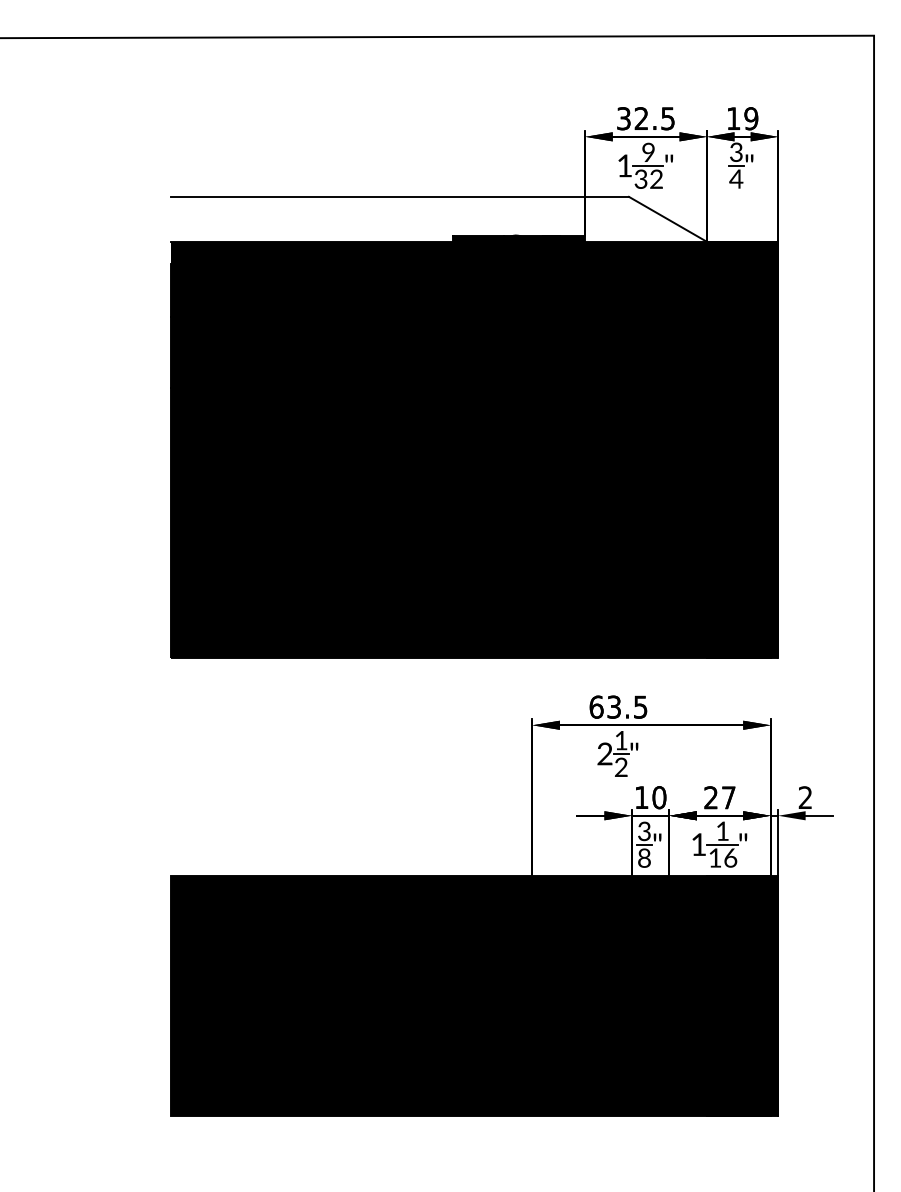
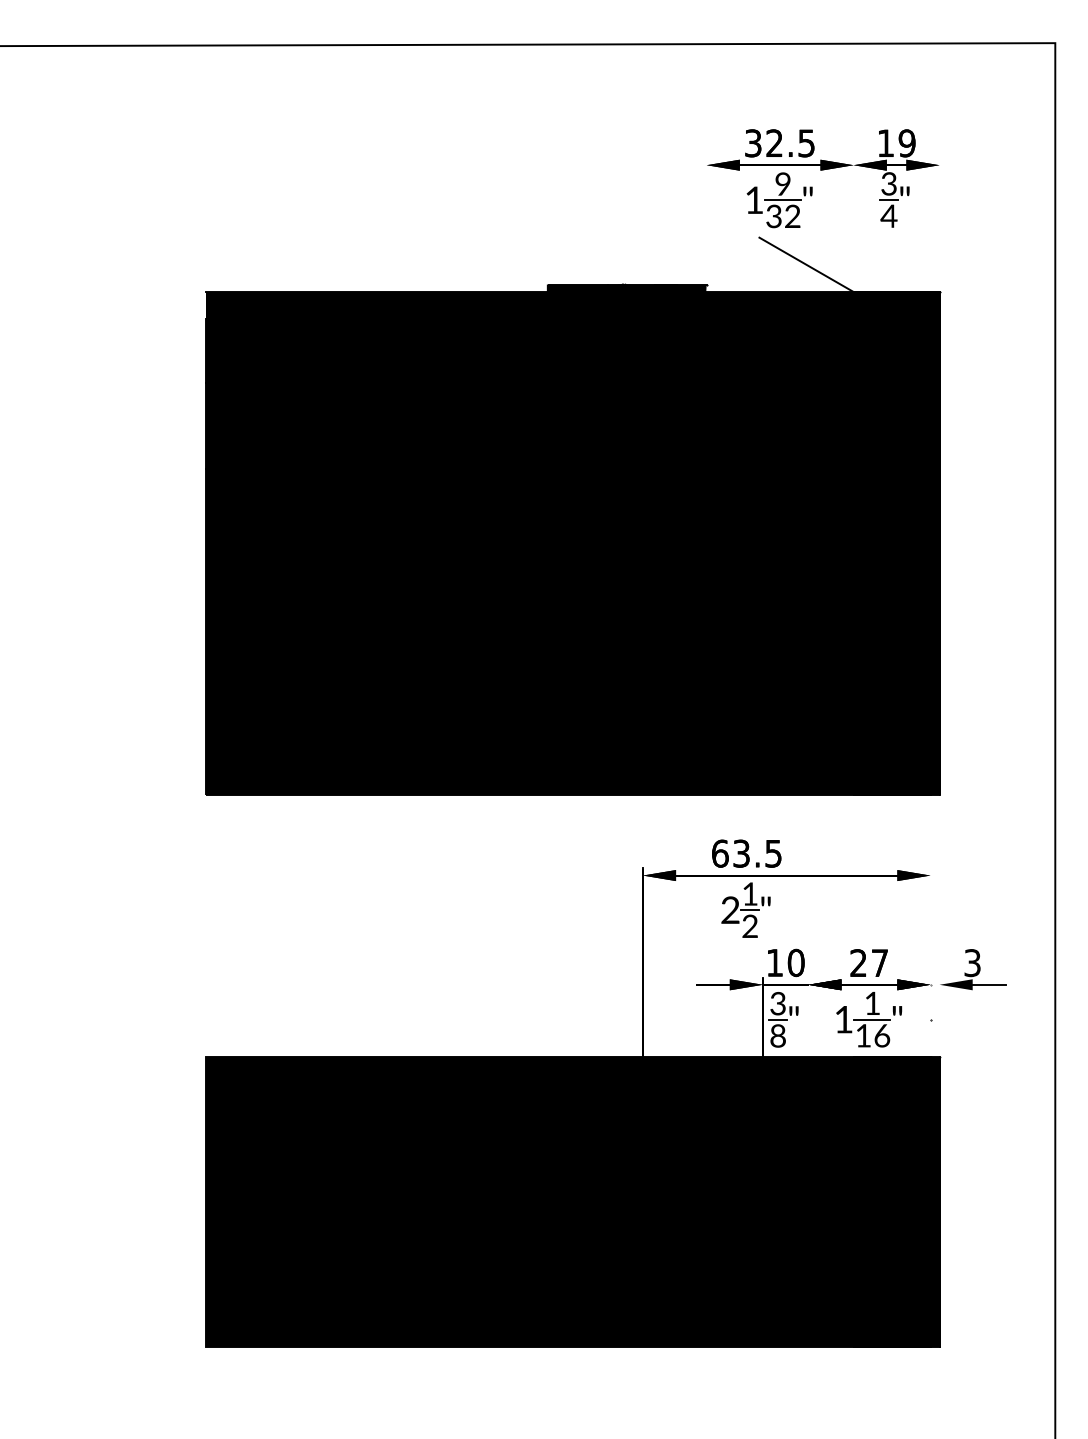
line: (399, 196) -> (482, 237), removed
text: (805, 798) -> (972, 963), 2 -> 3

